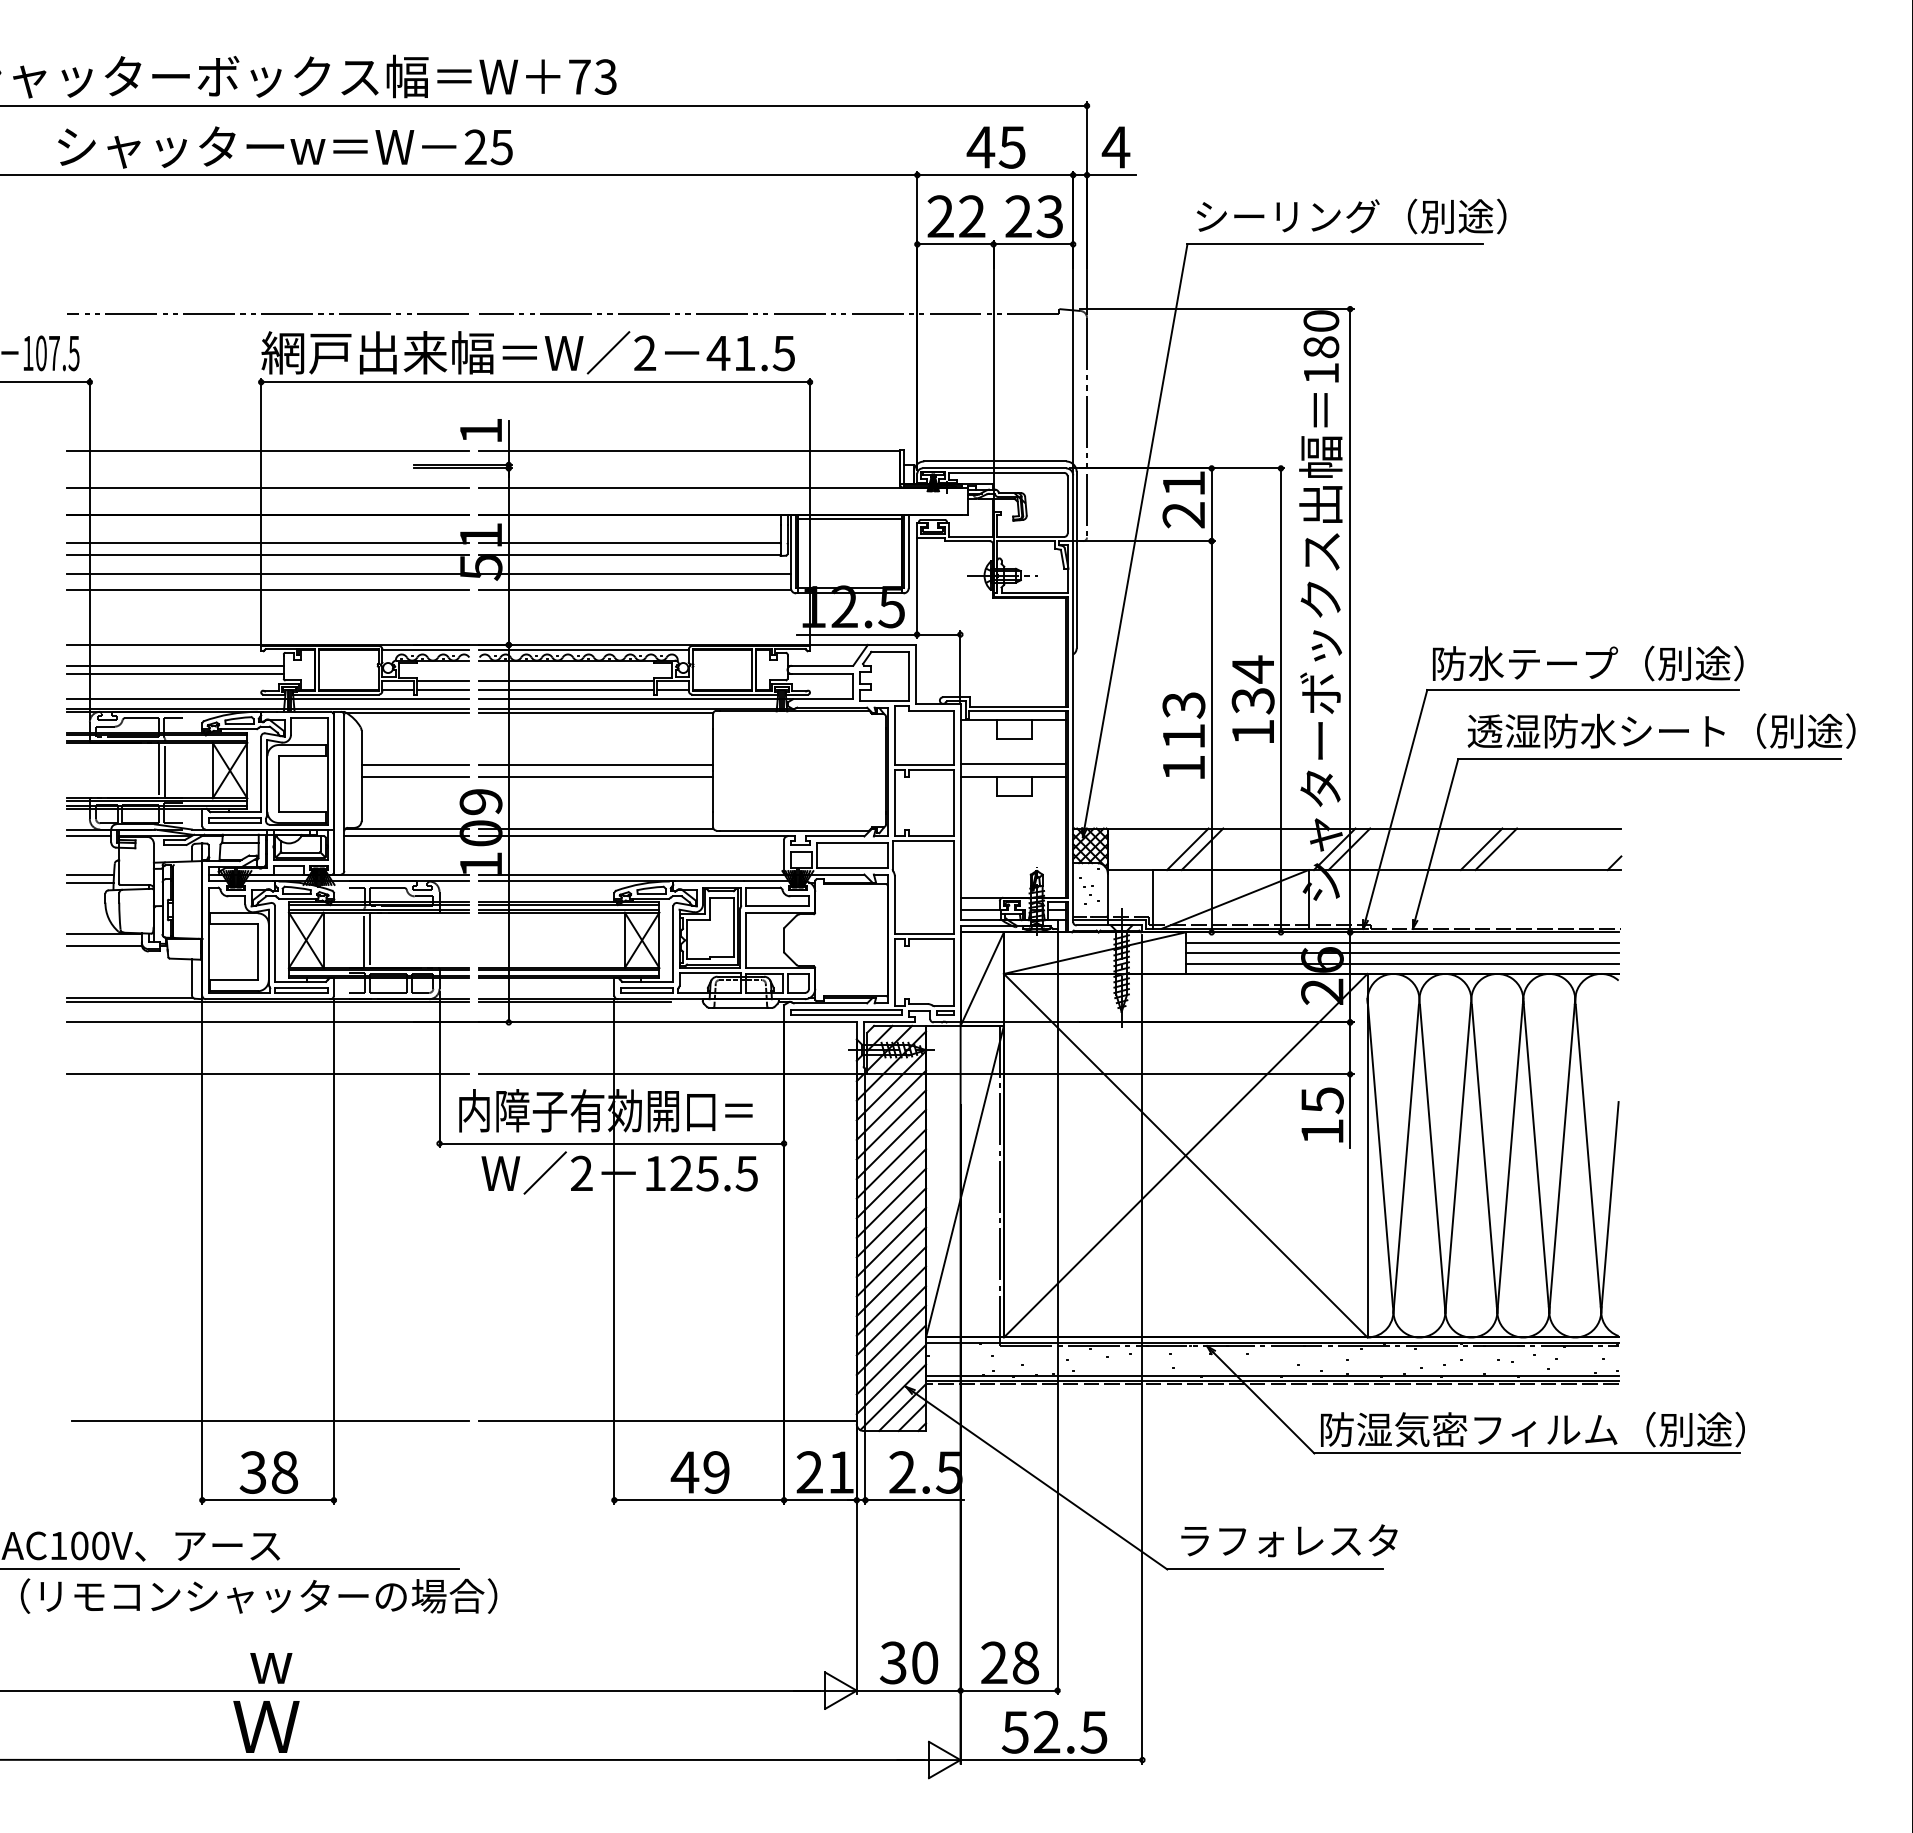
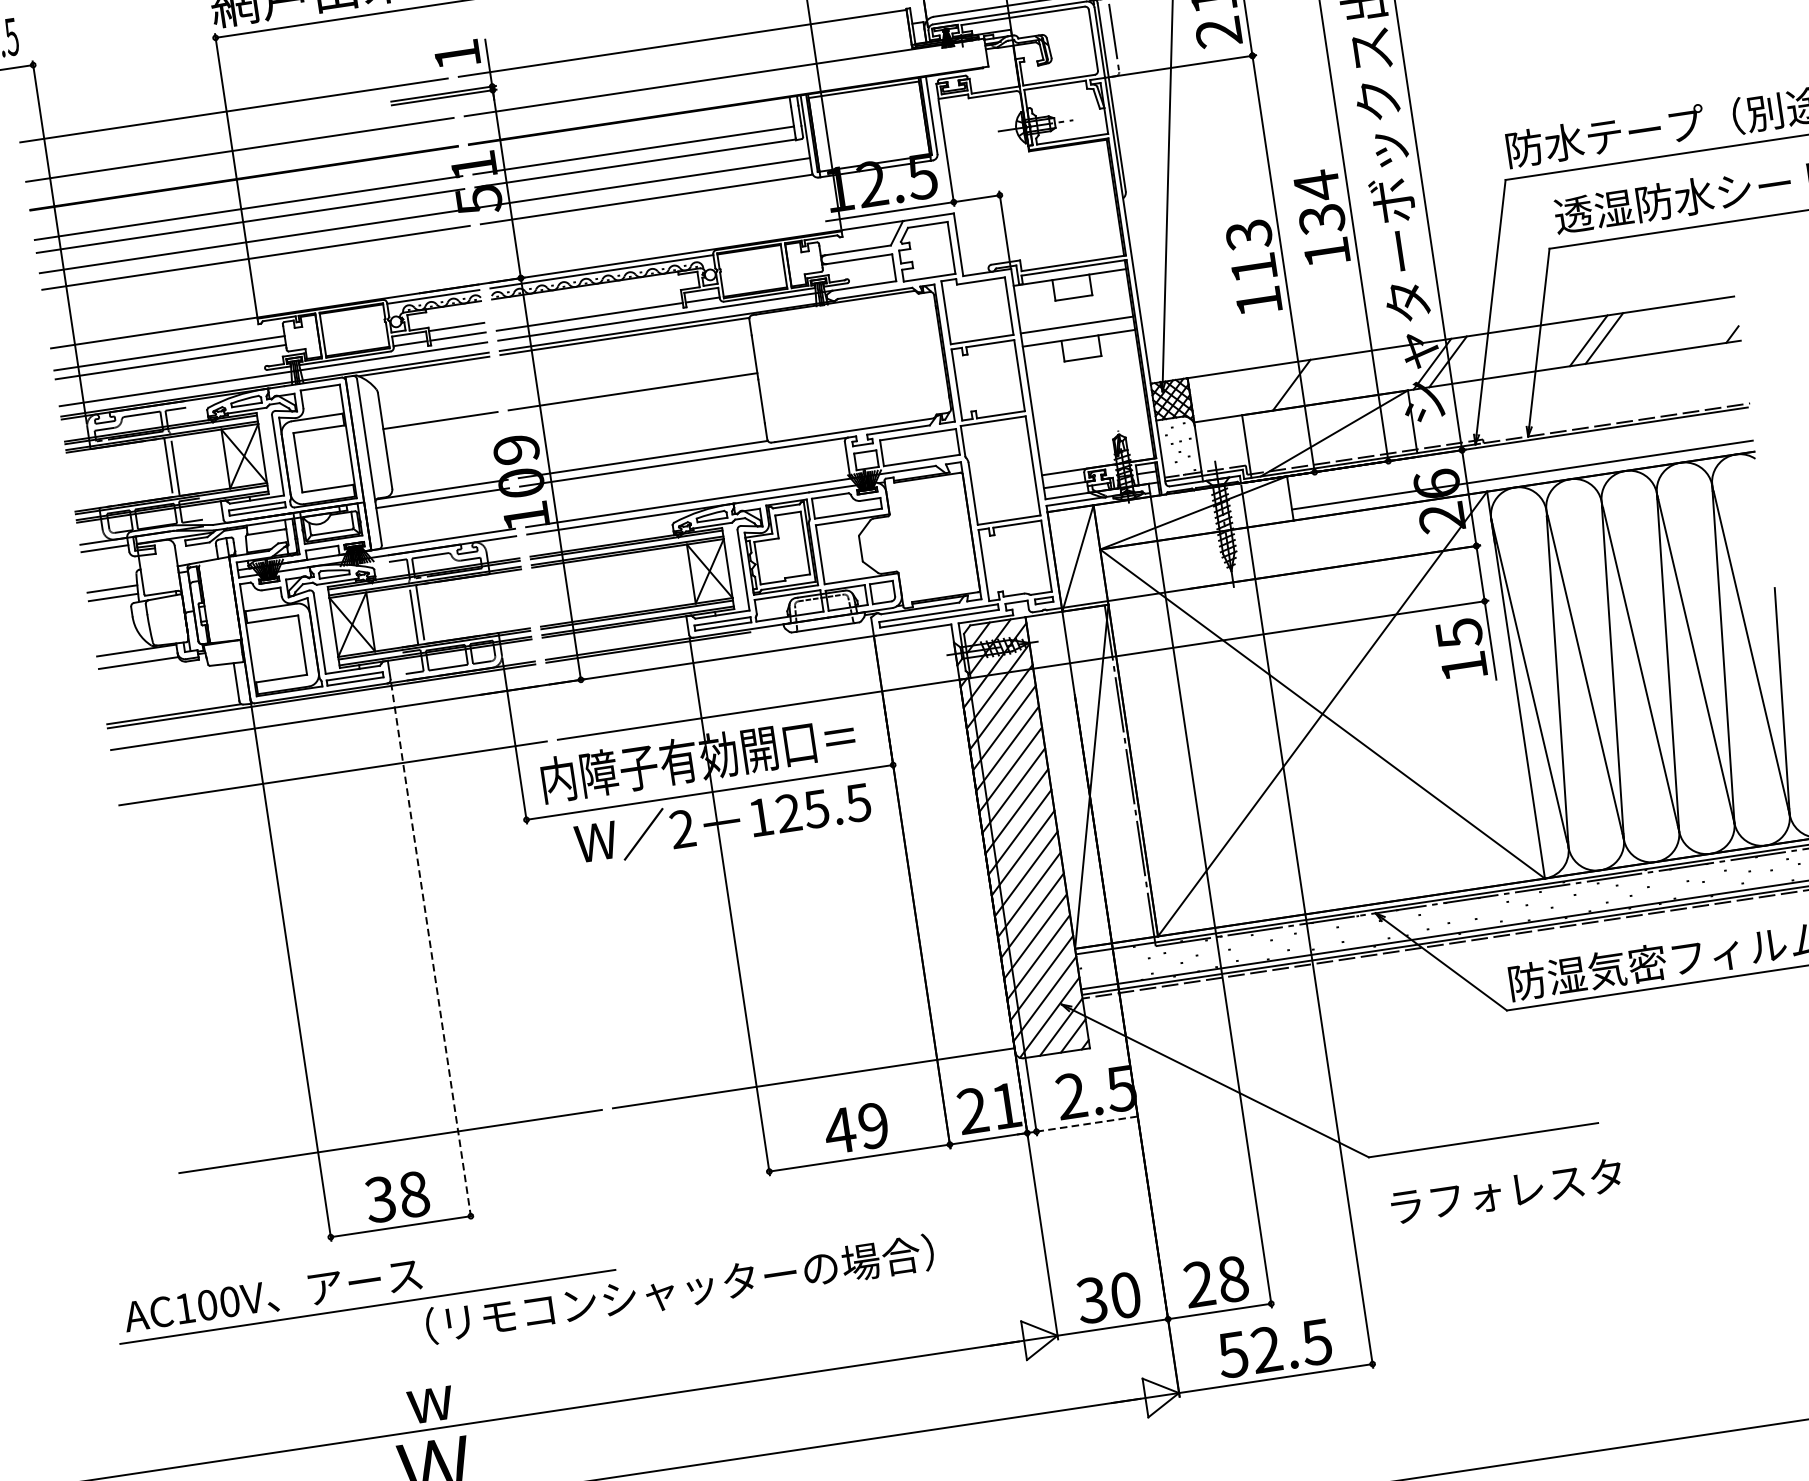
line: (566, 681) -> (588, 307), removed
line: (414, 776) -> (441, 433), removed
line: (596, 776) -> (635, 404), removed
line: (1187, 849) -> (1275, 387), removed
line: (1401, 942) -> (1518, 452), removed
line: (1401, 953) -> (1520, 464), removed
line: (333, 1251) -> (430, 951), solid -> dashed
line: (914, 1500) -> (1088, 1124), solid -> dashed
text: (1289, 1540) -> (1506, 1191), moved
text: (258, 1595) -> (679, 1288), moved

